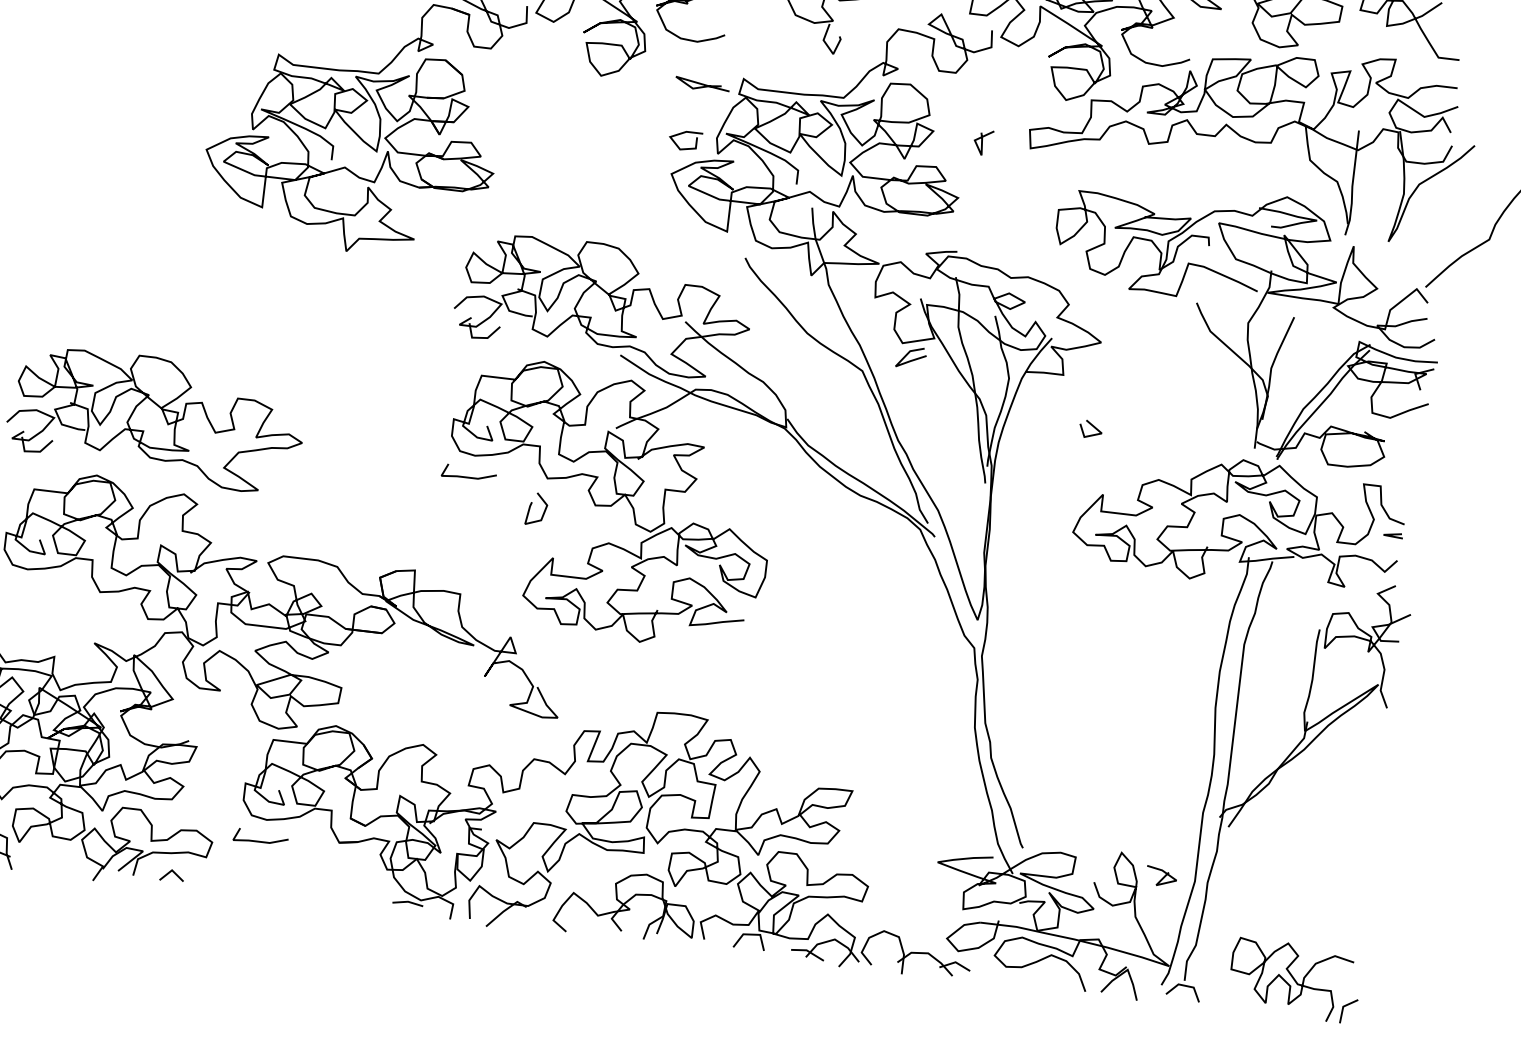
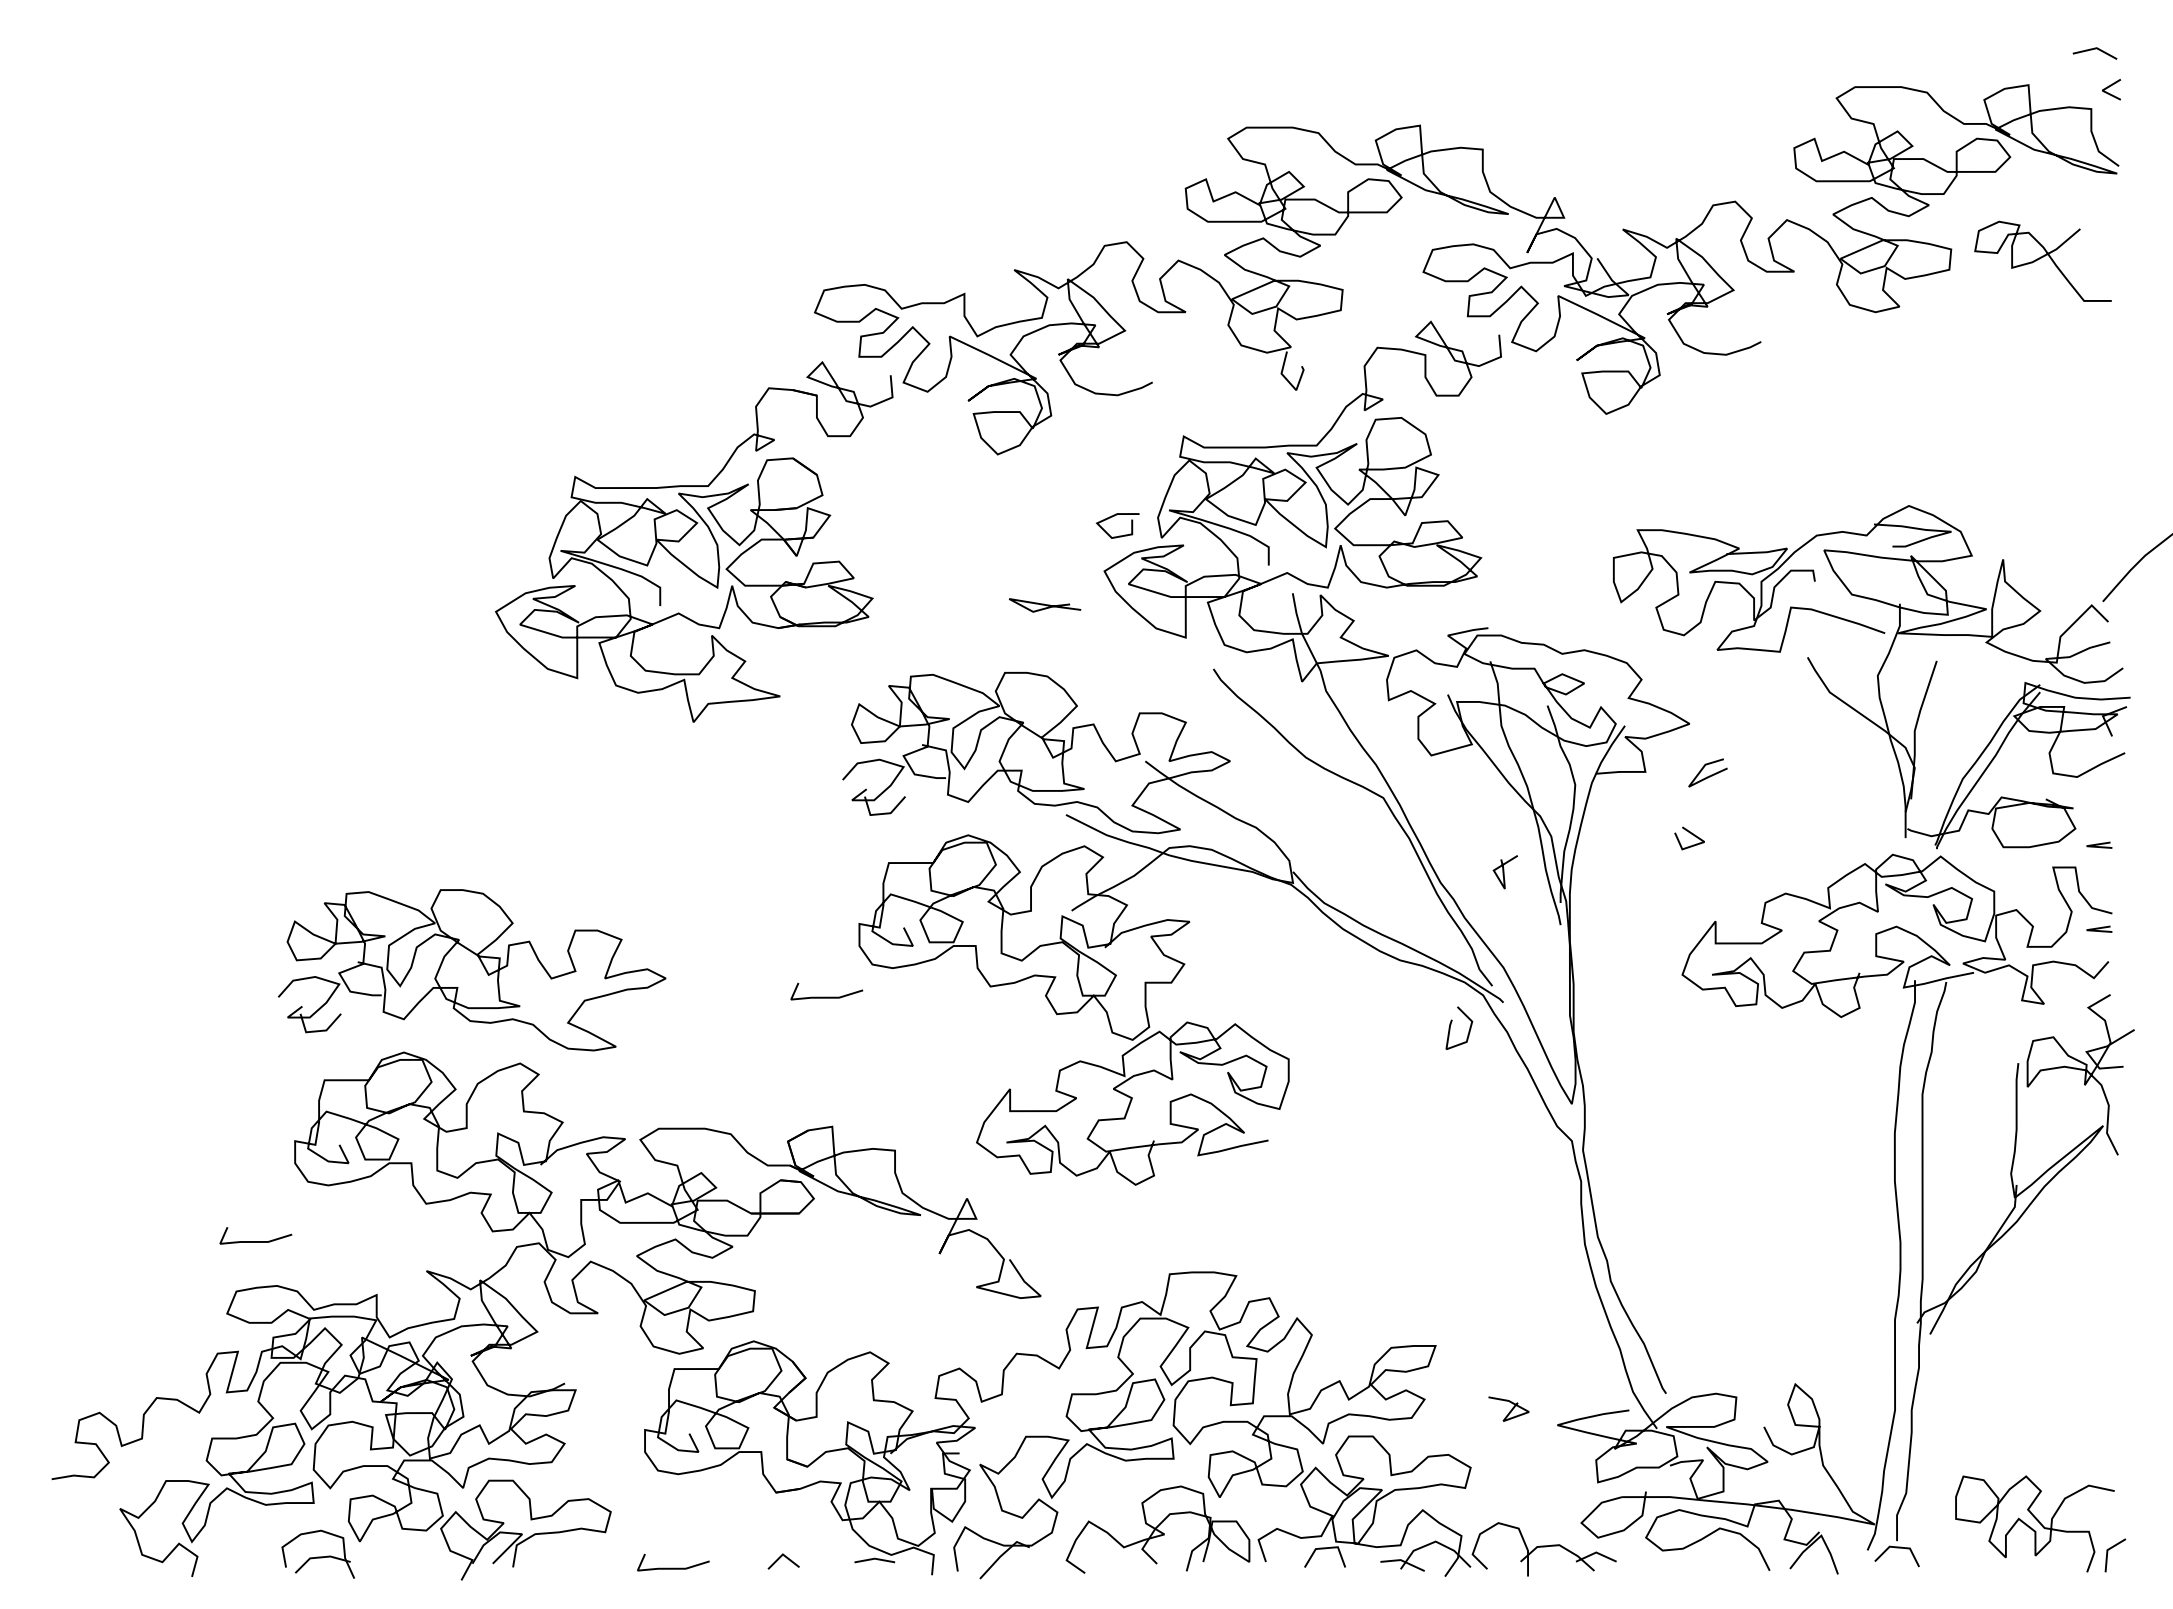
curve: (702, 84) -> (1045, 605), moved
part: (1252, 133) -> (1854, 428), removed
line: (982, 142) -> (1504, 872), moved
line: (912, 359) -> (1709, 775), moved
line: (1401, 471) -> (2099, 844), added
line: (468, 476) -> (826, 996), moved
curve: (531, 505) -> (1451, 1024), moved
line: (260, 840) -> (673, 1567), moved
line: (169, 873) -> (780, 1558), moved
curve: (1162, 877) -> (1510, 1410), moved

